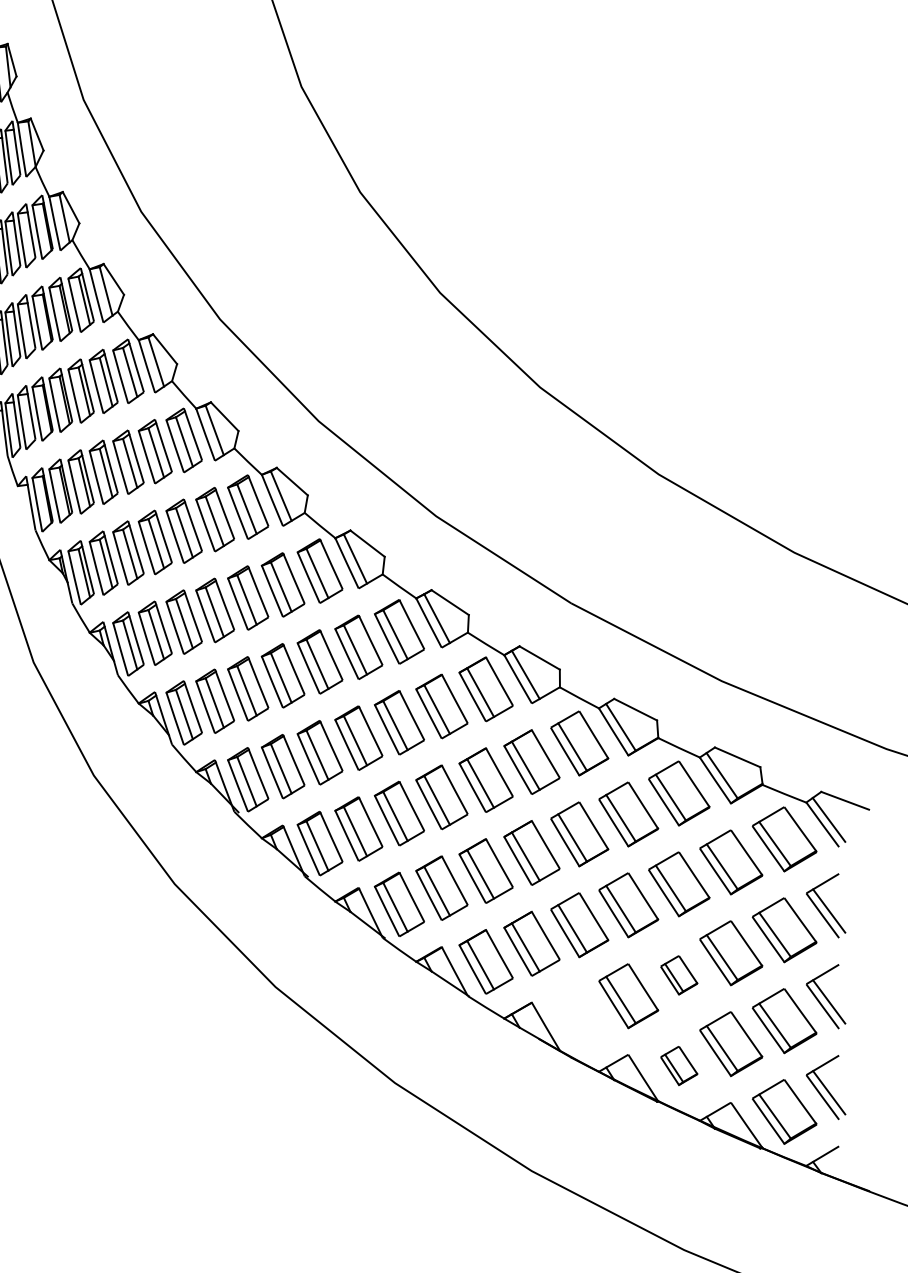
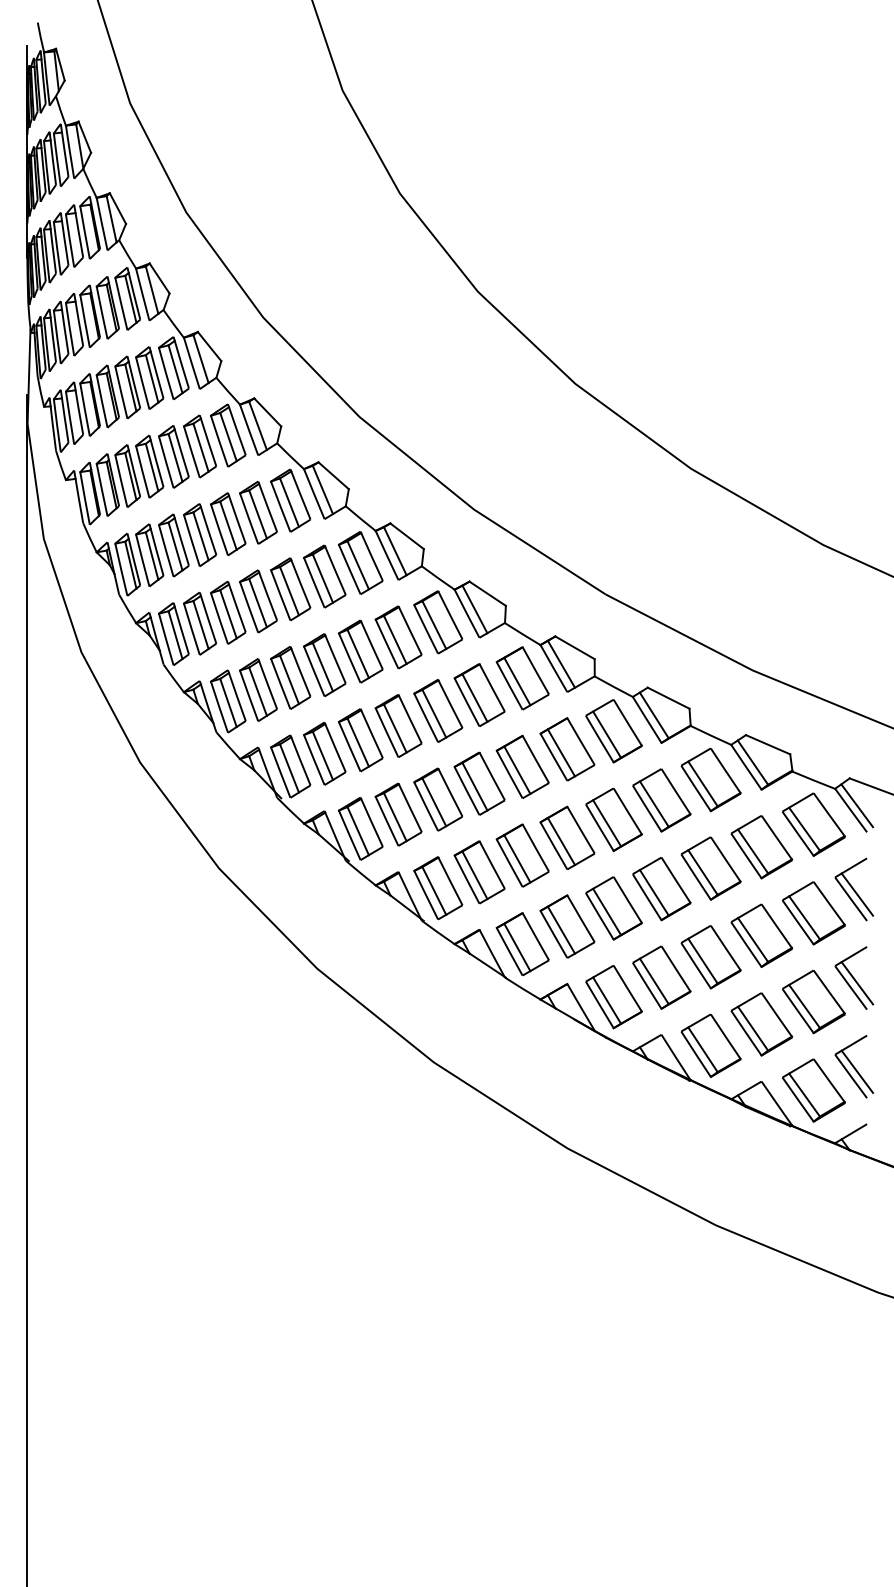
part: (678, 975) -> (710, 957), size x1.67
part: (579, 1016) -> (613, 997), added
part: (678, 1065) -> (710, 1045), size x1.67

